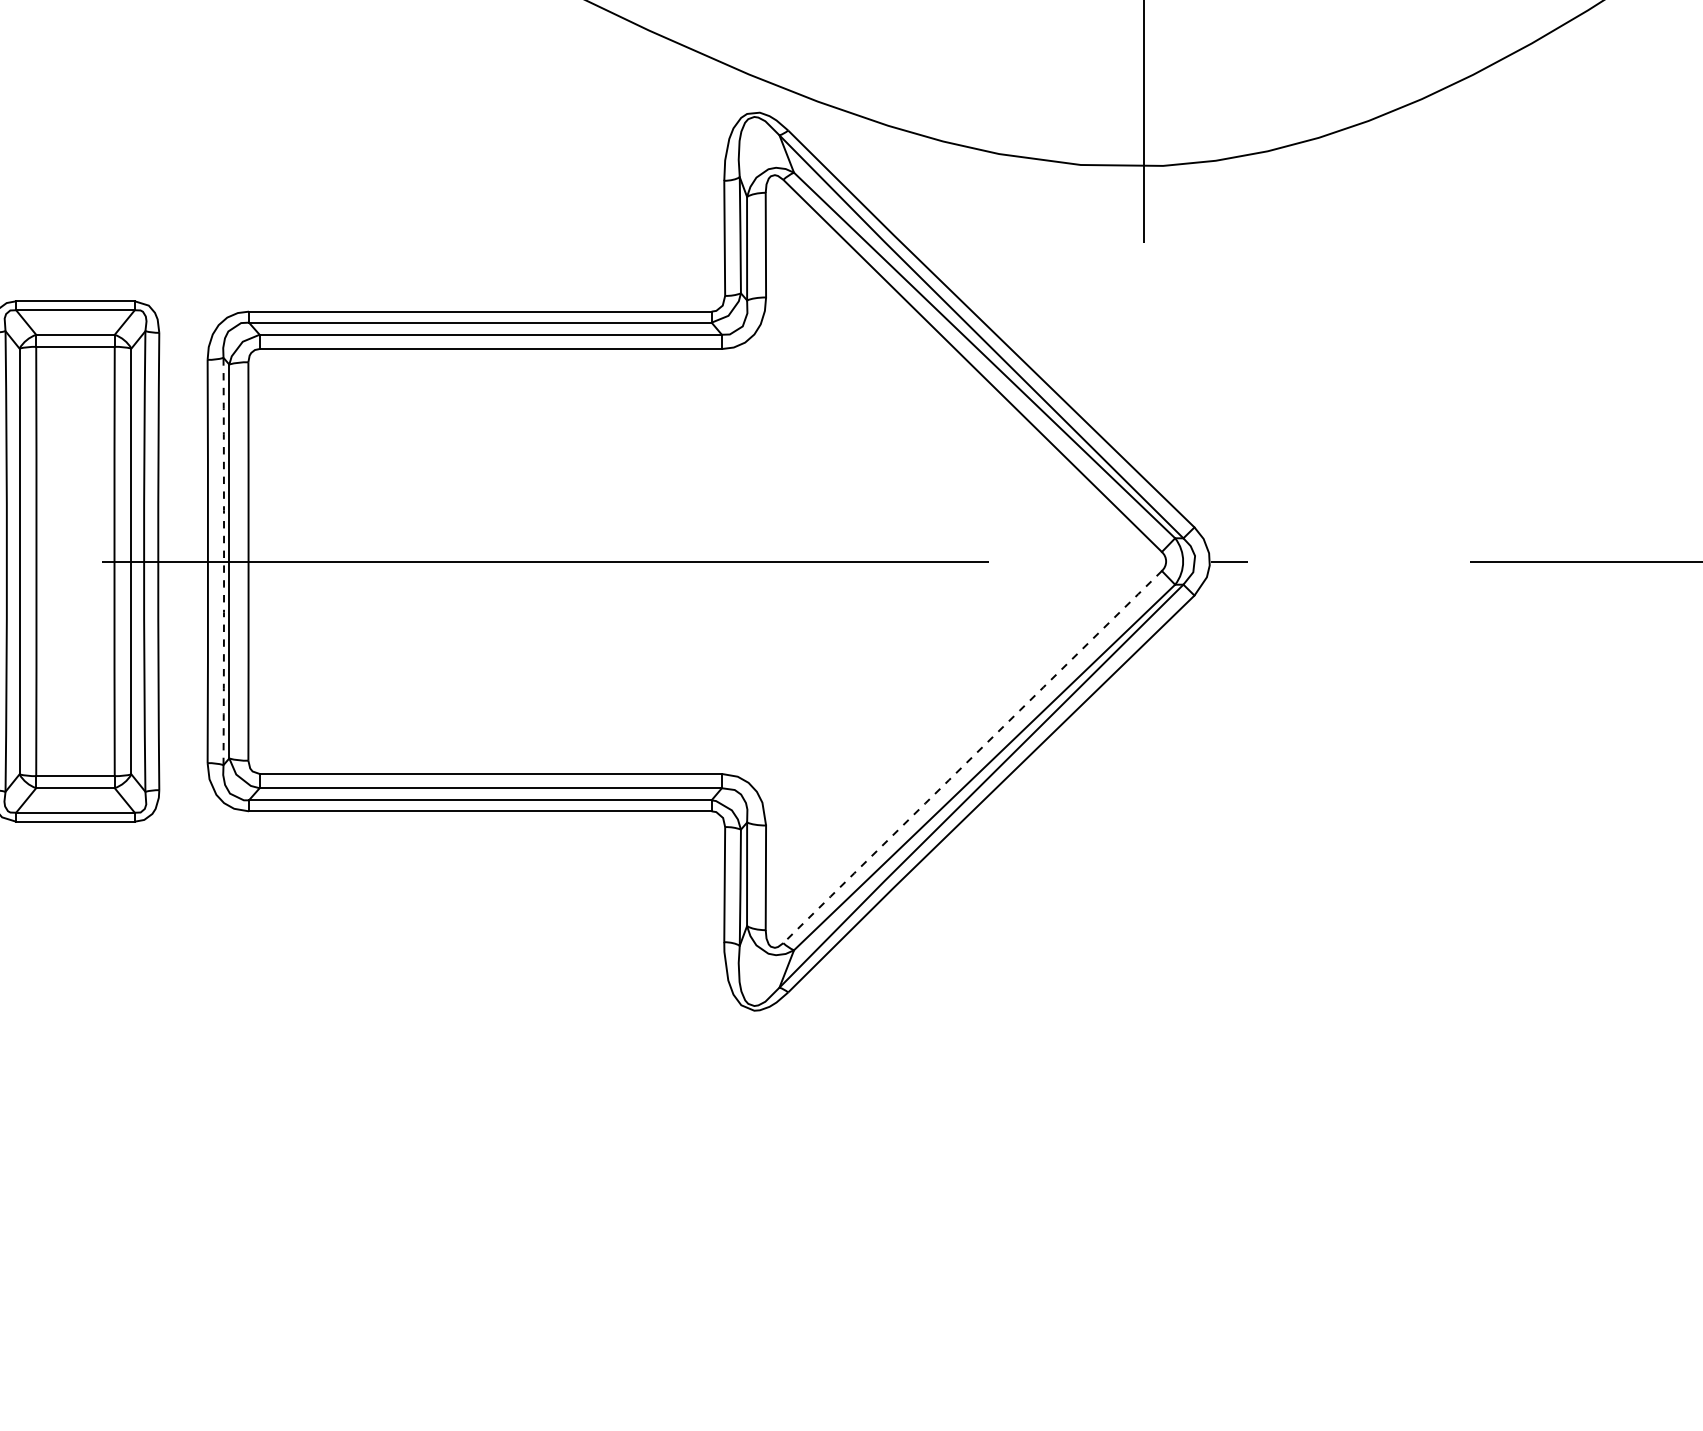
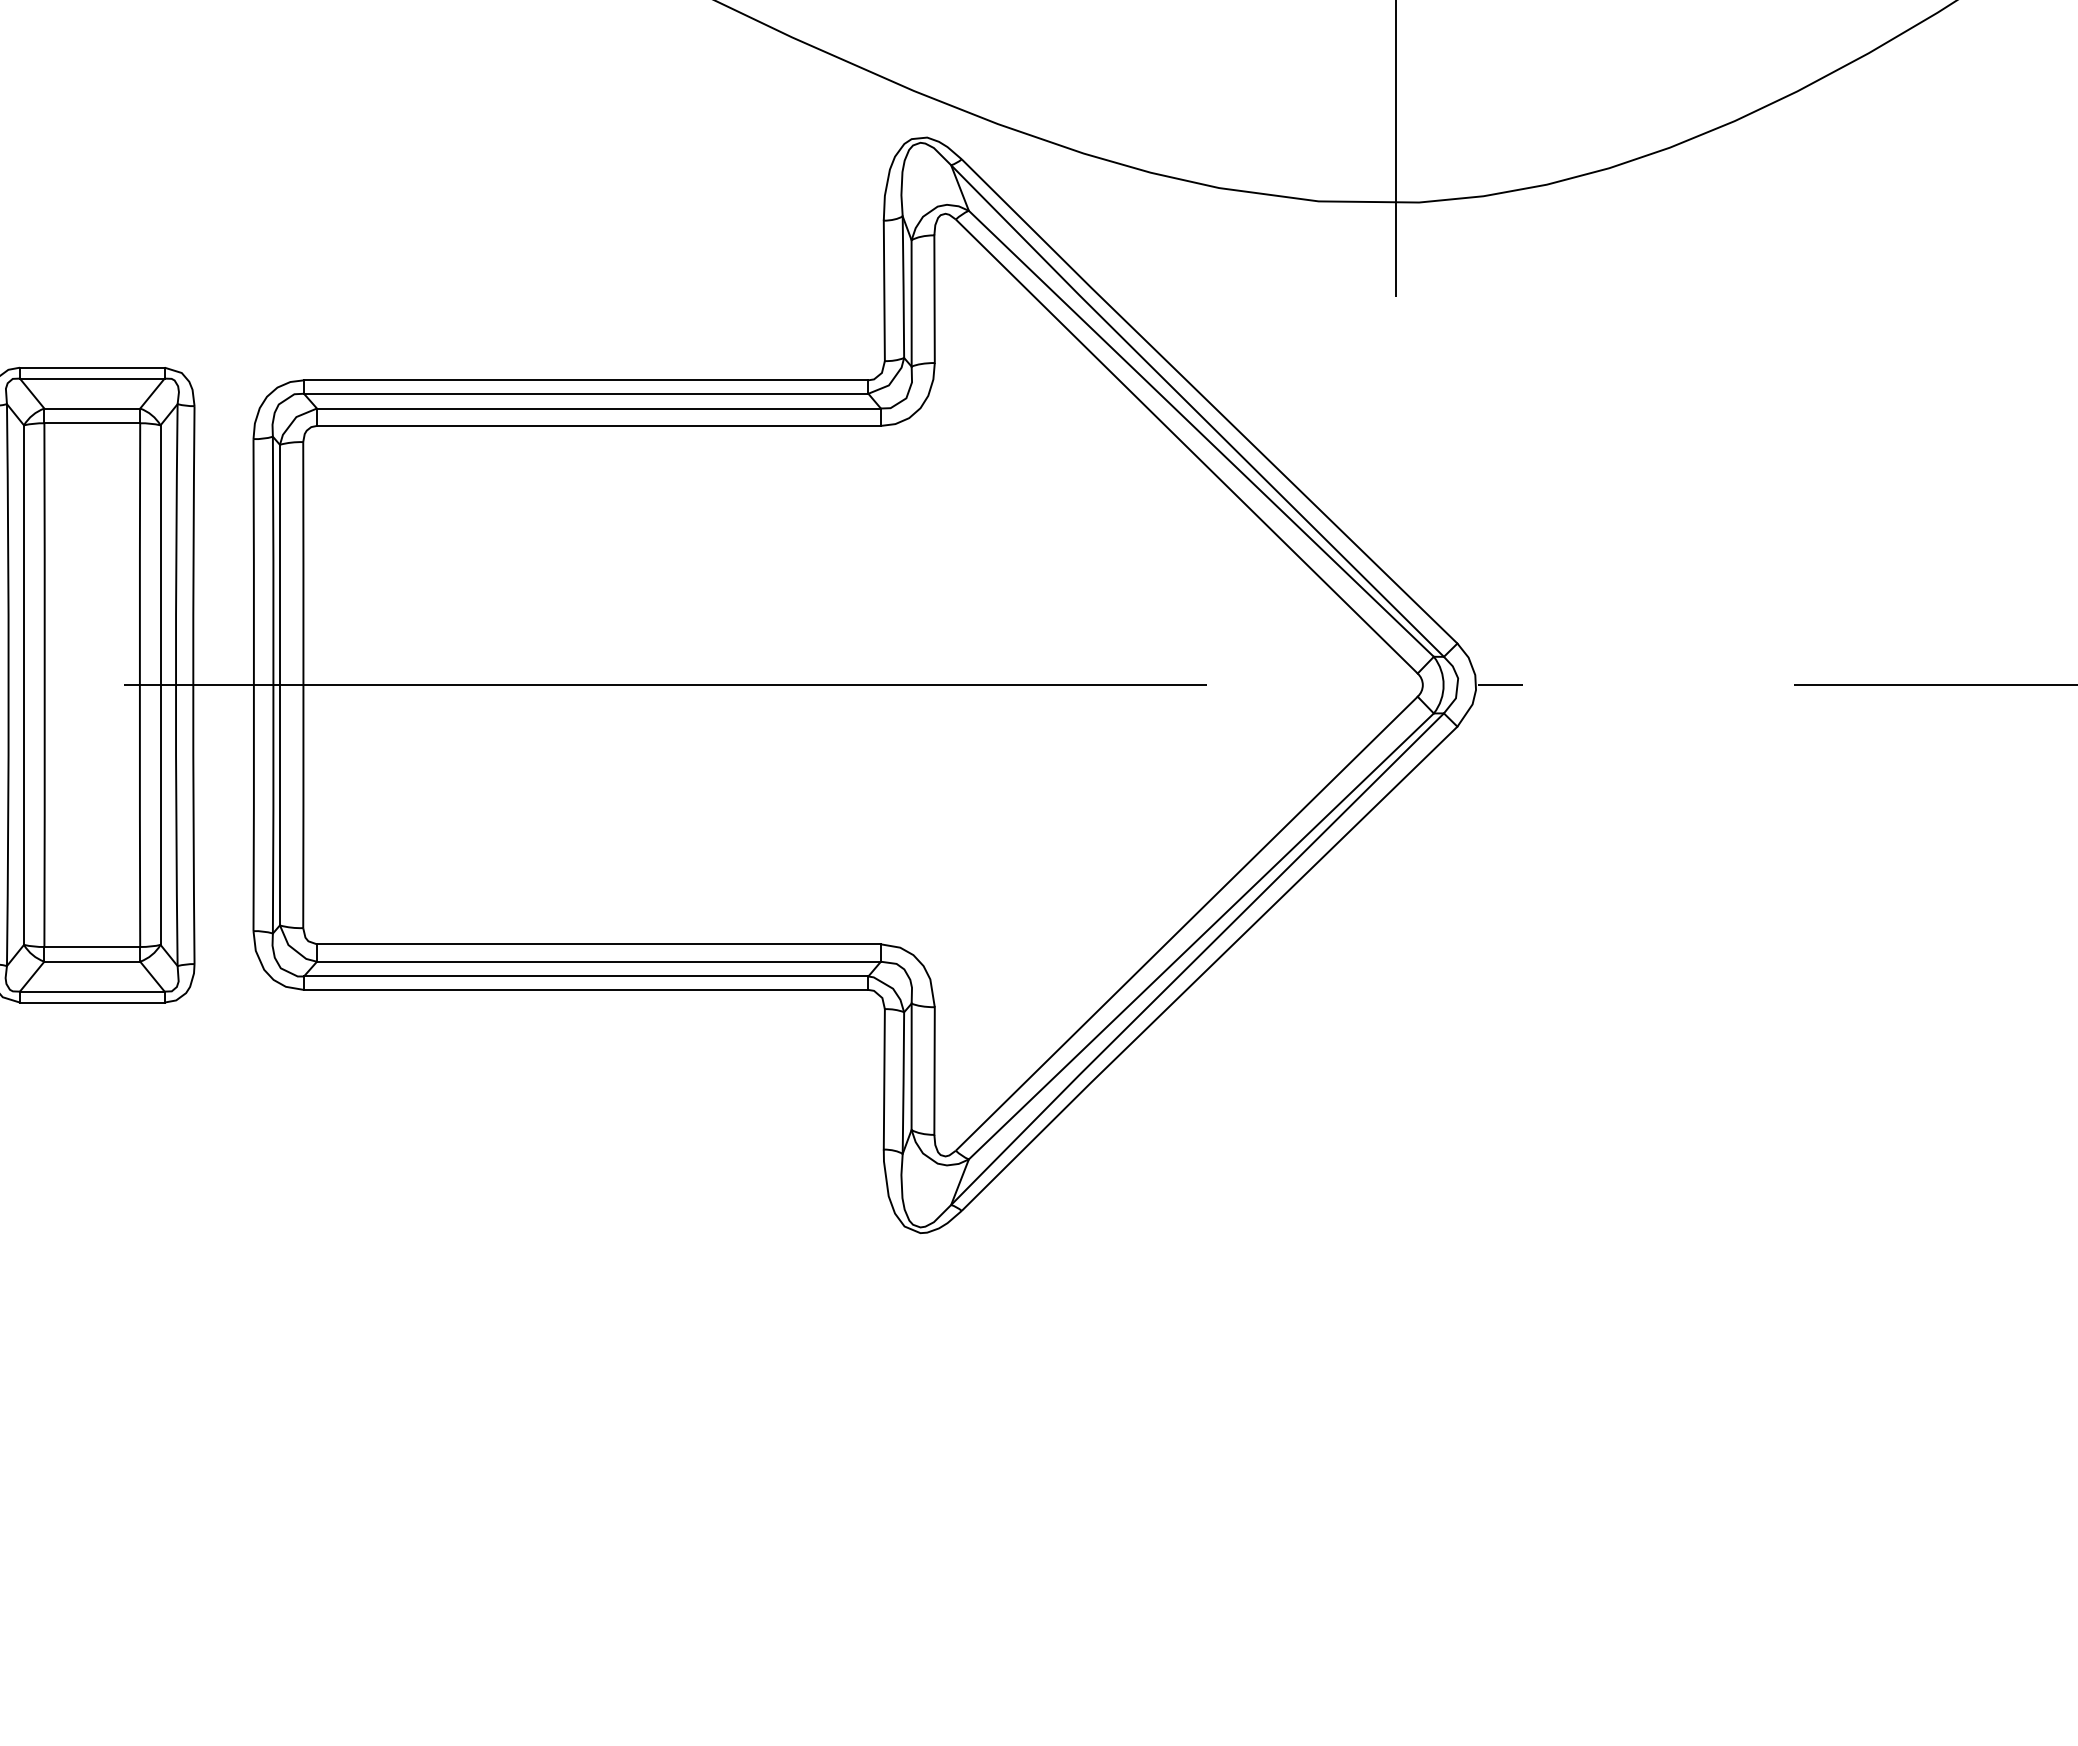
arc: (224, 561) -> (273, 685), dashed -> solid
arc: (972, 756) -> (1186, 923), dashed -> solid

